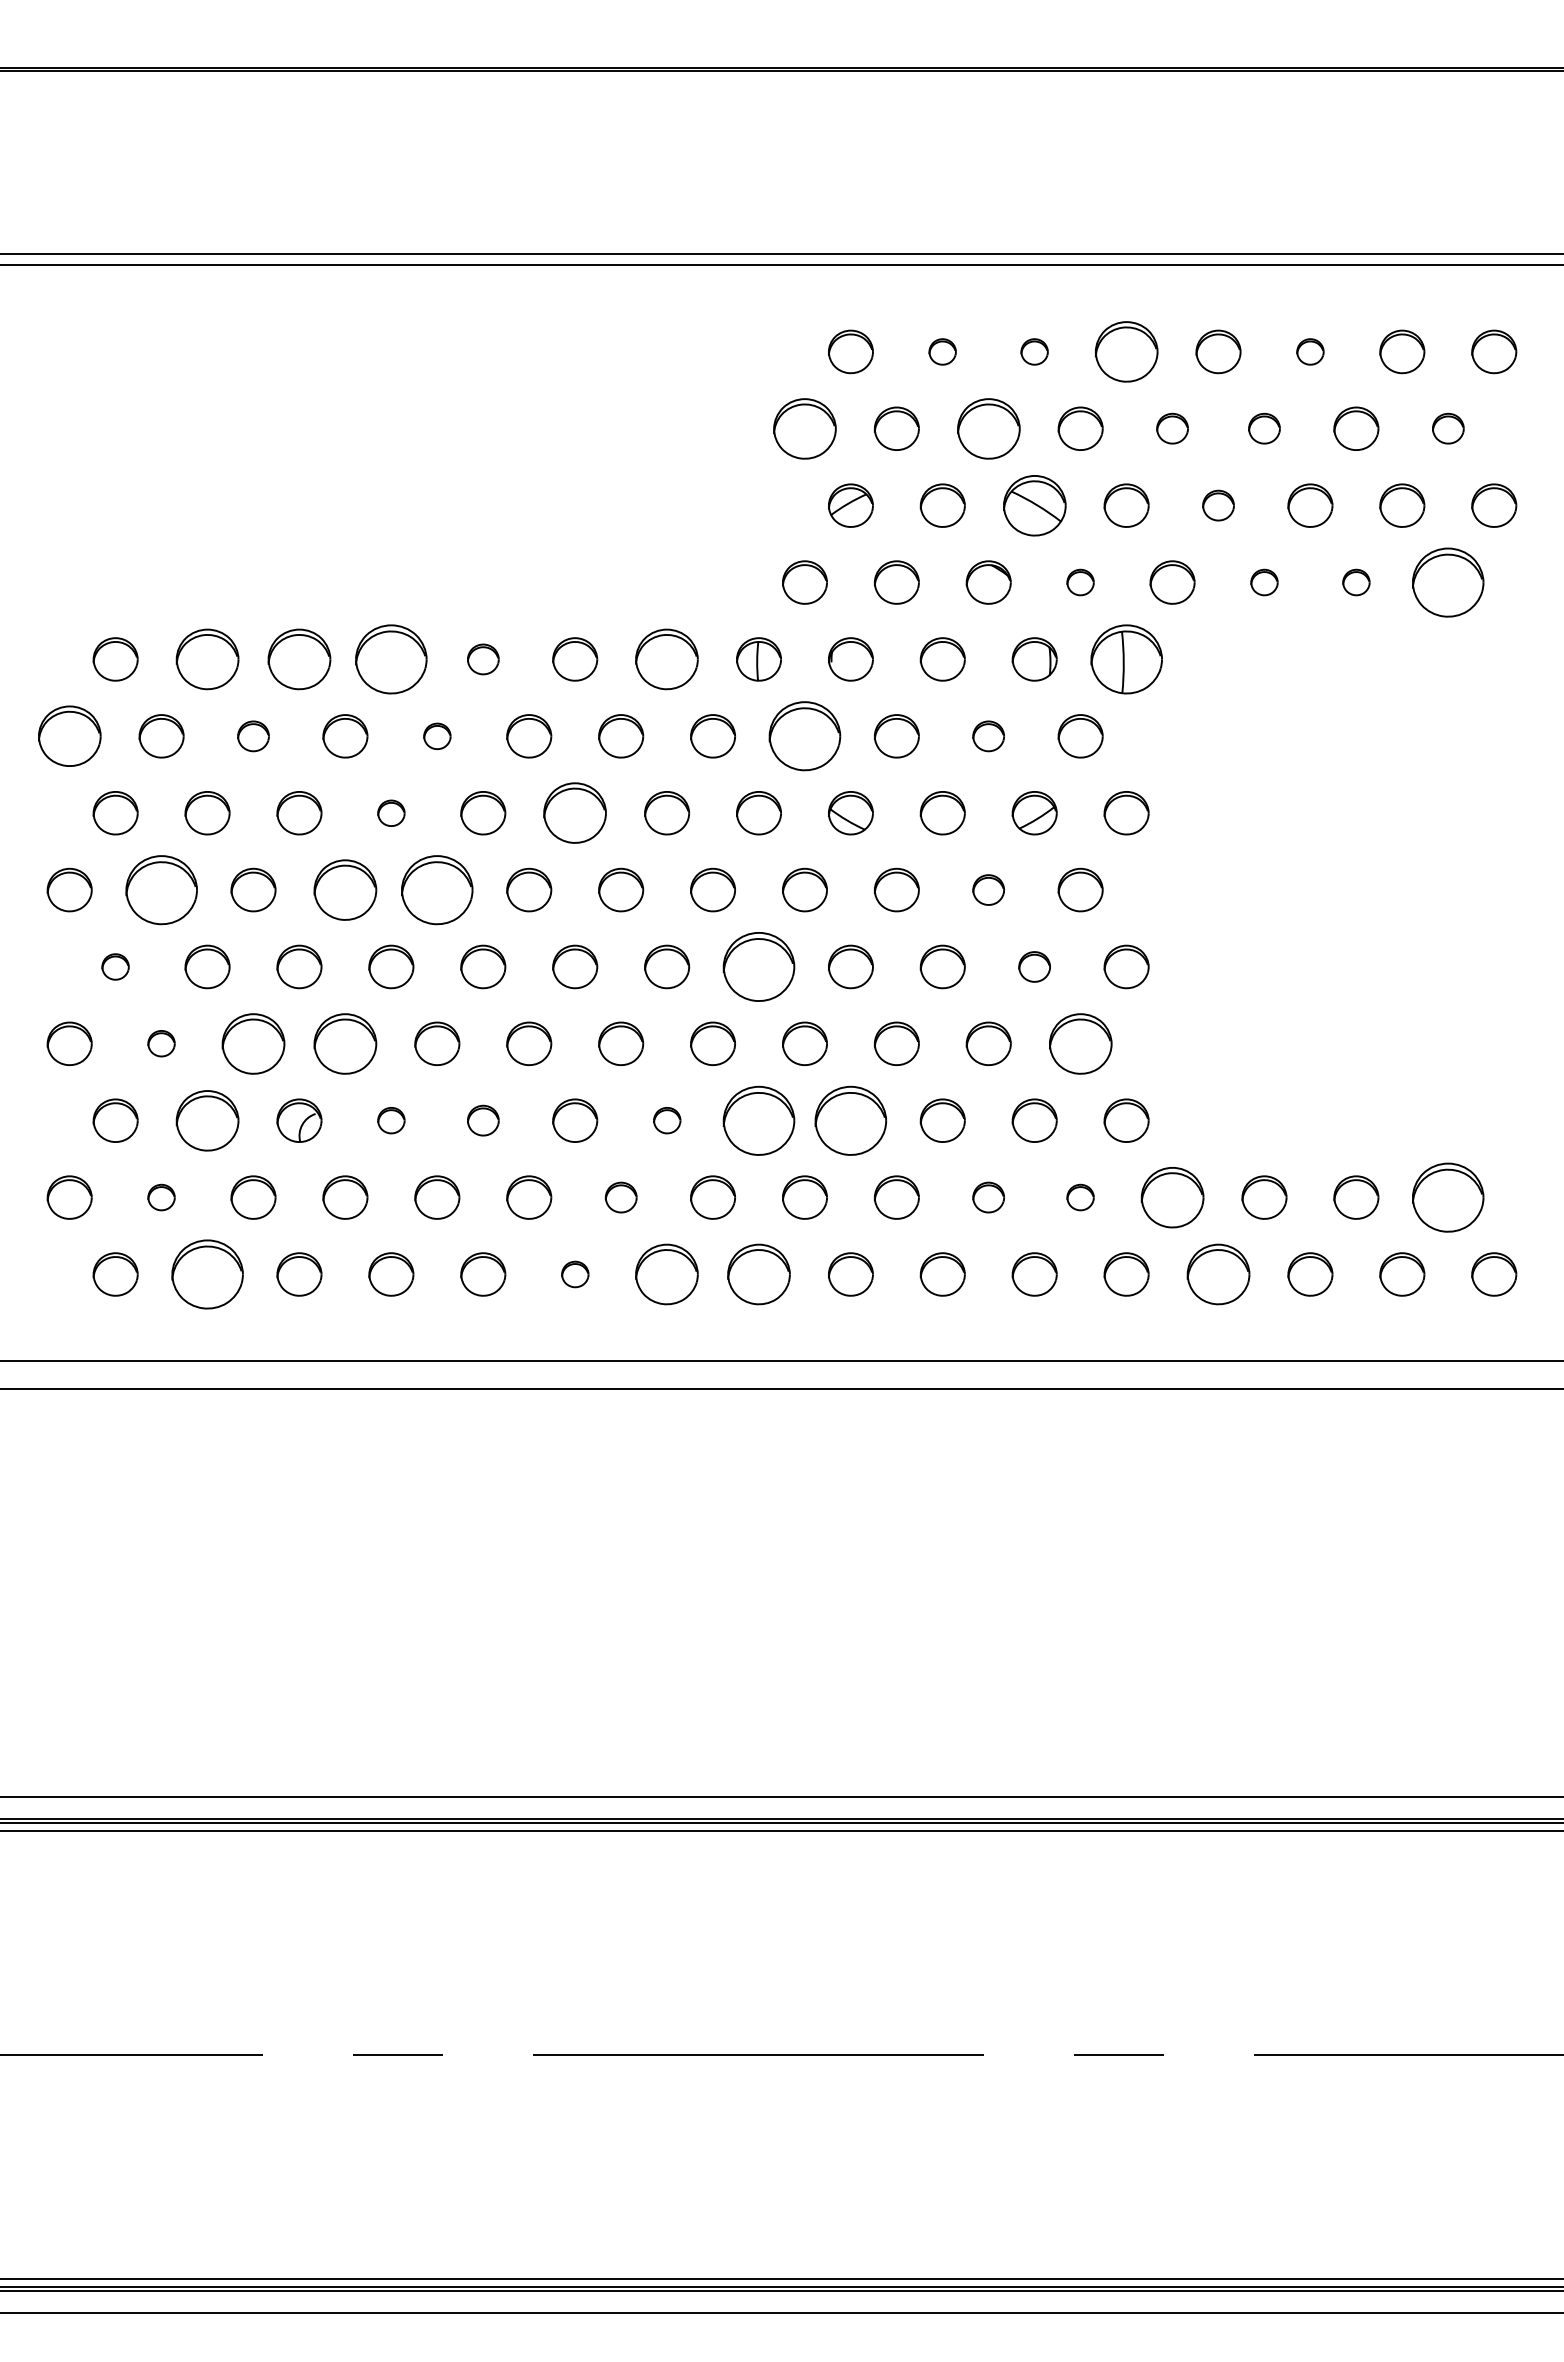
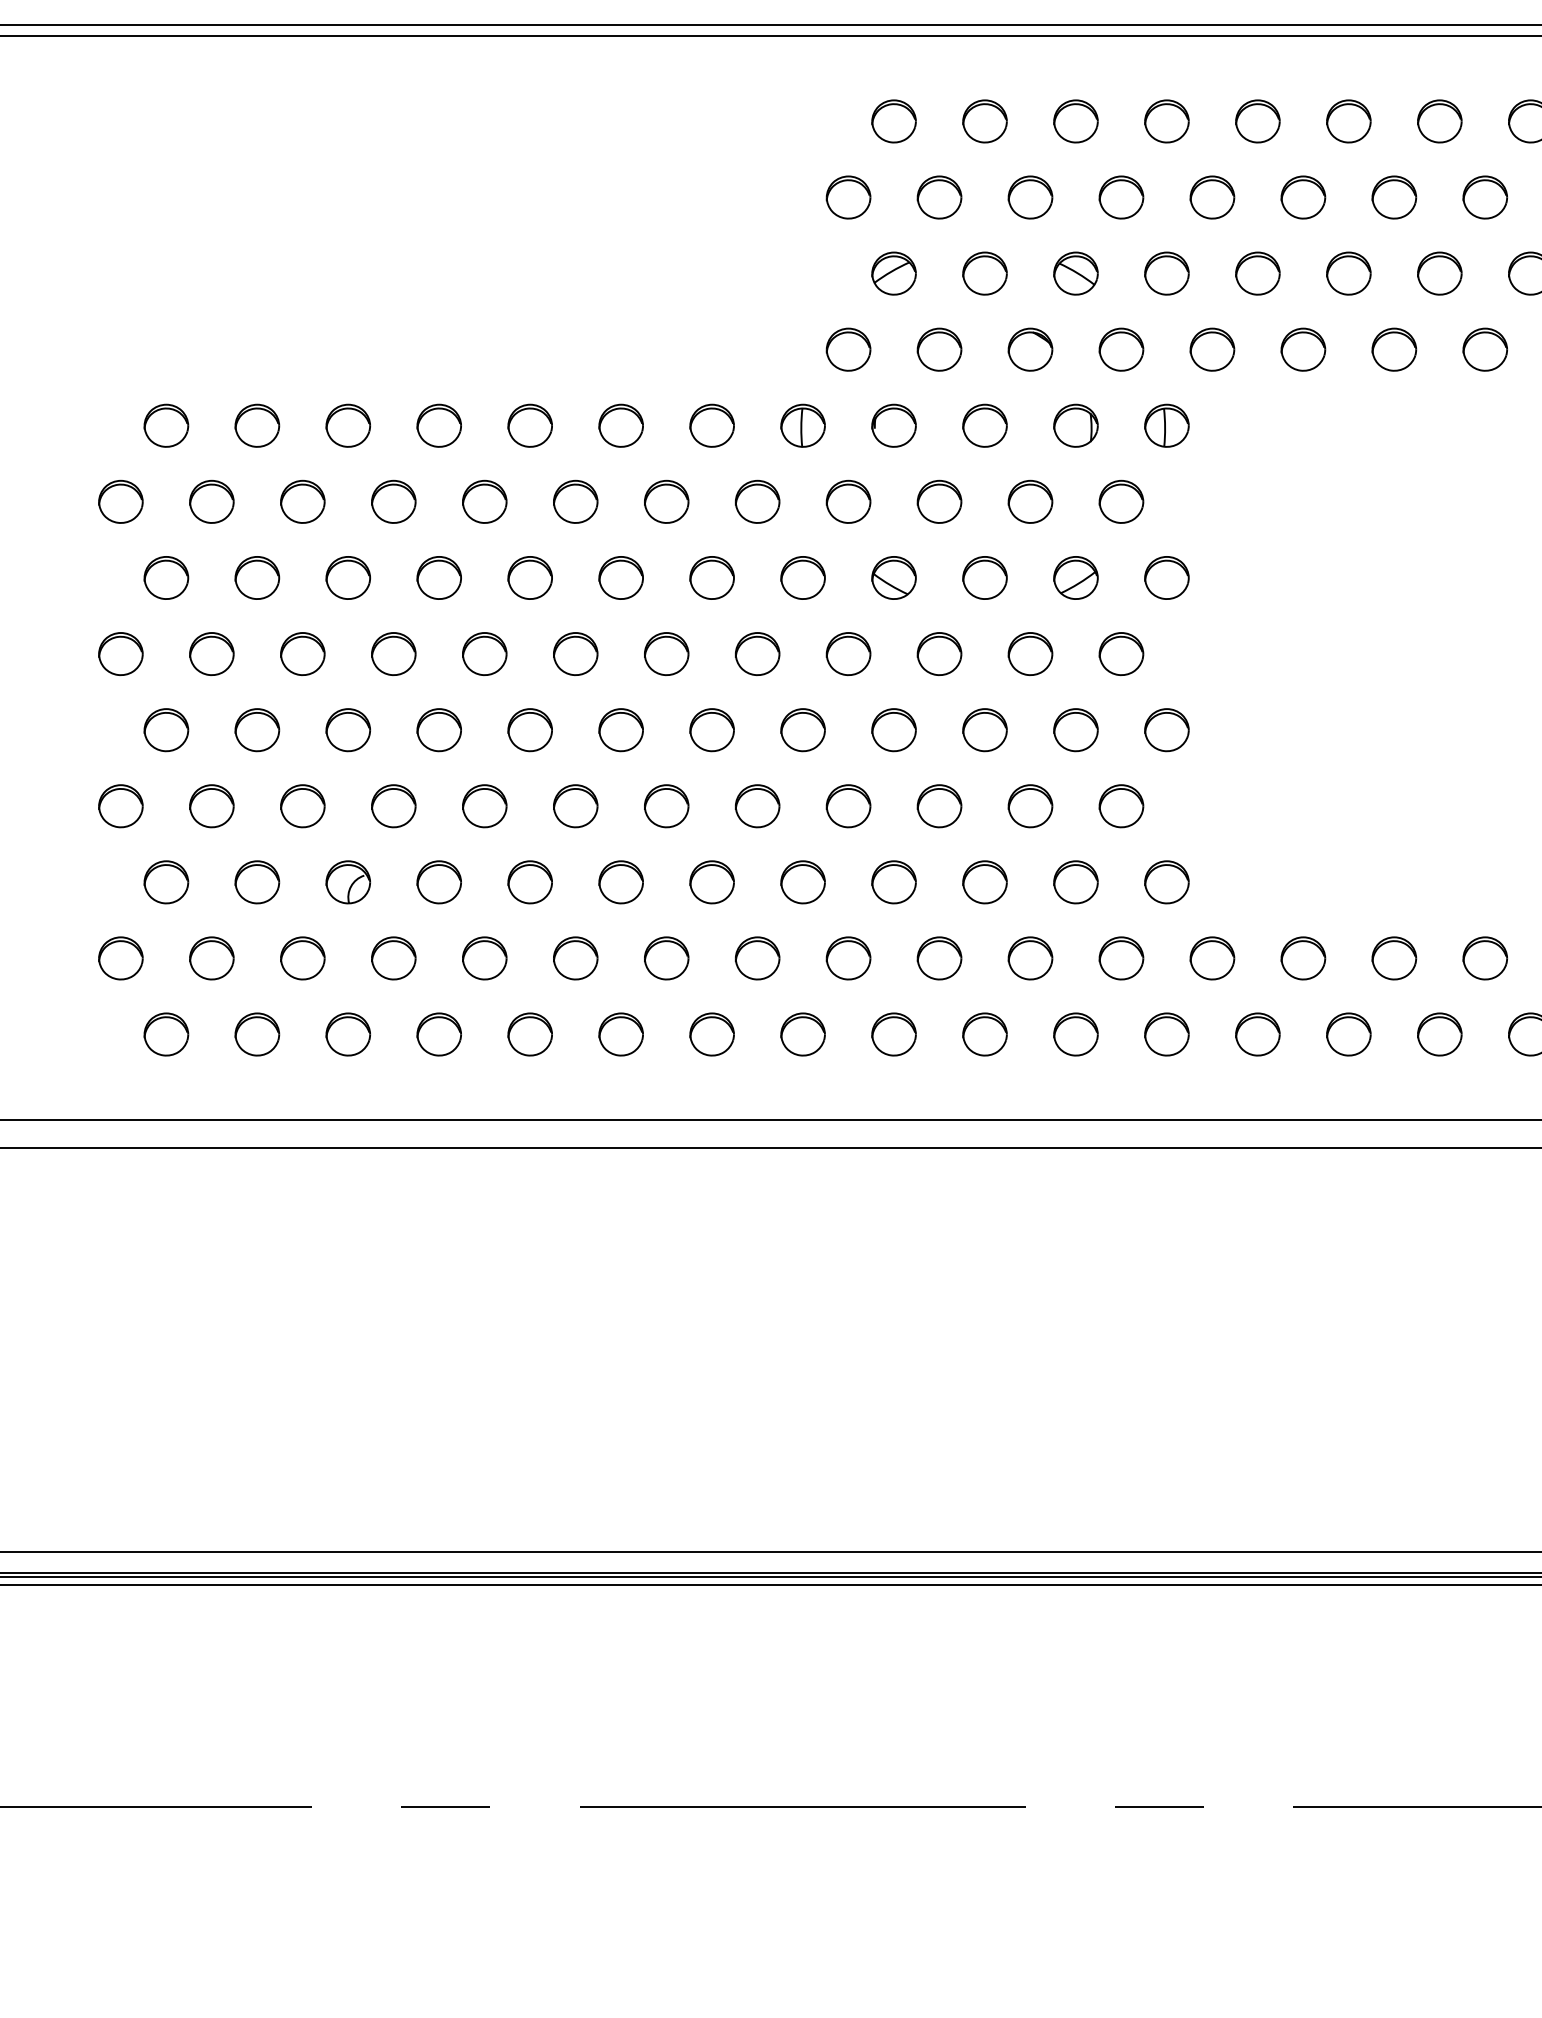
part: (942, 351) -> (984, 121), size x1.67
part: (1034, 351) -> (1075, 121), size x1.67
part: (1126, 351) -> (1166, 121), size x0.71
part: (1310, 351) -> (1348, 121), size x1.67
part: (804, 428) -> (848, 197), size x0.71
part: (988, 428) -> (1030, 197), size x0.71
part: (1172, 428) -> (1212, 197), size x1.43
part: (1264, 428) -> (1303, 197), size x1.43
part: (1448, 428) -> (1485, 197), size x1.43
part: (1034, 505) -> (1075, 273), size x0.71
part: (1218, 505) -> (1257, 273), size x1.43
part: (1080, 582) -> (1121, 349), size x1.67
part: (1264, 582) -> (1303, 349), size x1.67
part: (1356, 582) -> (1394, 349), size x1.67
part: (1448, 582) -> (1485, 349), size x0.62
part: (207, 659) -> (257, 425), size x0.71
part: (299, 659) -> (348, 425), size x0.71
part: (391, 659) -> (439, 425), size x0.62
part: (483, 659) -> (530, 425), size x1.43
part: (667, 659) -> (712, 425), size x0.71
part: (1126, 659) -> (1166, 425), size x0.62
part: (69, 736) -> (120, 502), size x0.71
part: (253, 736) -> (302, 502), size x1.43
part: (437, 736) -> (484, 502), size x1.67
part: (804, 736) -> (848, 502), size x0.62
part: (988, 736) -> (1030, 502), size x1.43
part: (391, 813) -> (439, 578), size x1.67
part: (575, 813) -> (621, 578), size x0.71
part: (161, 889) -> (211, 653), size x0.62
part: (345, 889) -> (393, 653), size x0.71
part: (437, 889) -> (484, 653), size x0.62
part: (988, 889) -> (1030, 653), size x1.43
part: (115, 966) -> (166, 729), size x1.67
part: (758, 966) -> (802, 729), size x0.62
part: (1034, 966) -> (1075, 729), size x1.43
part: (161, 1043) -> (211, 805), size x1.67
part: (253, 1043) -> (302, 805), size x0.71
part: (345, 1043) -> (393, 805), size x0.71
part: (1080, 1043) -> (1121, 805), size x0.71
part: (207, 1120) -> (257, 882), size x0.71
part: (391, 1120) -> (439, 882), size x1.67
part: (483, 1120) -> (530, 882), size x1.43
part: (667, 1120) -> (712, 882), size x1.67
part: (758, 1120) -> (802, 882), size x0.62
part: (850, 1120) -> (893, 882), size x0.62
part: (161, 1197) -> (211, 958), size x1.67
part: (621, 1197) -> (667, 958), size x1.43
part: (988, 1197) -> (1030, 958), size x1.43
part: (1080, 1197) -> (1121, 958), size x1.67
part: (1172, 1197) -> (1212, 958), size x0.71
part: (1448, 1197) -> (1485, 958), size x0.62
part: (207, 1274) -> (257, 1034), size x0.62
part: (575, 1274) -> (621, 1034), size x1.67
part: (667, 1274) -> (712, 1034), size x0.71
part: (758, 1274) -> (802, 1034), size x0.71
part: (1218, 1274) -> (1257, 1034), size x0.71

